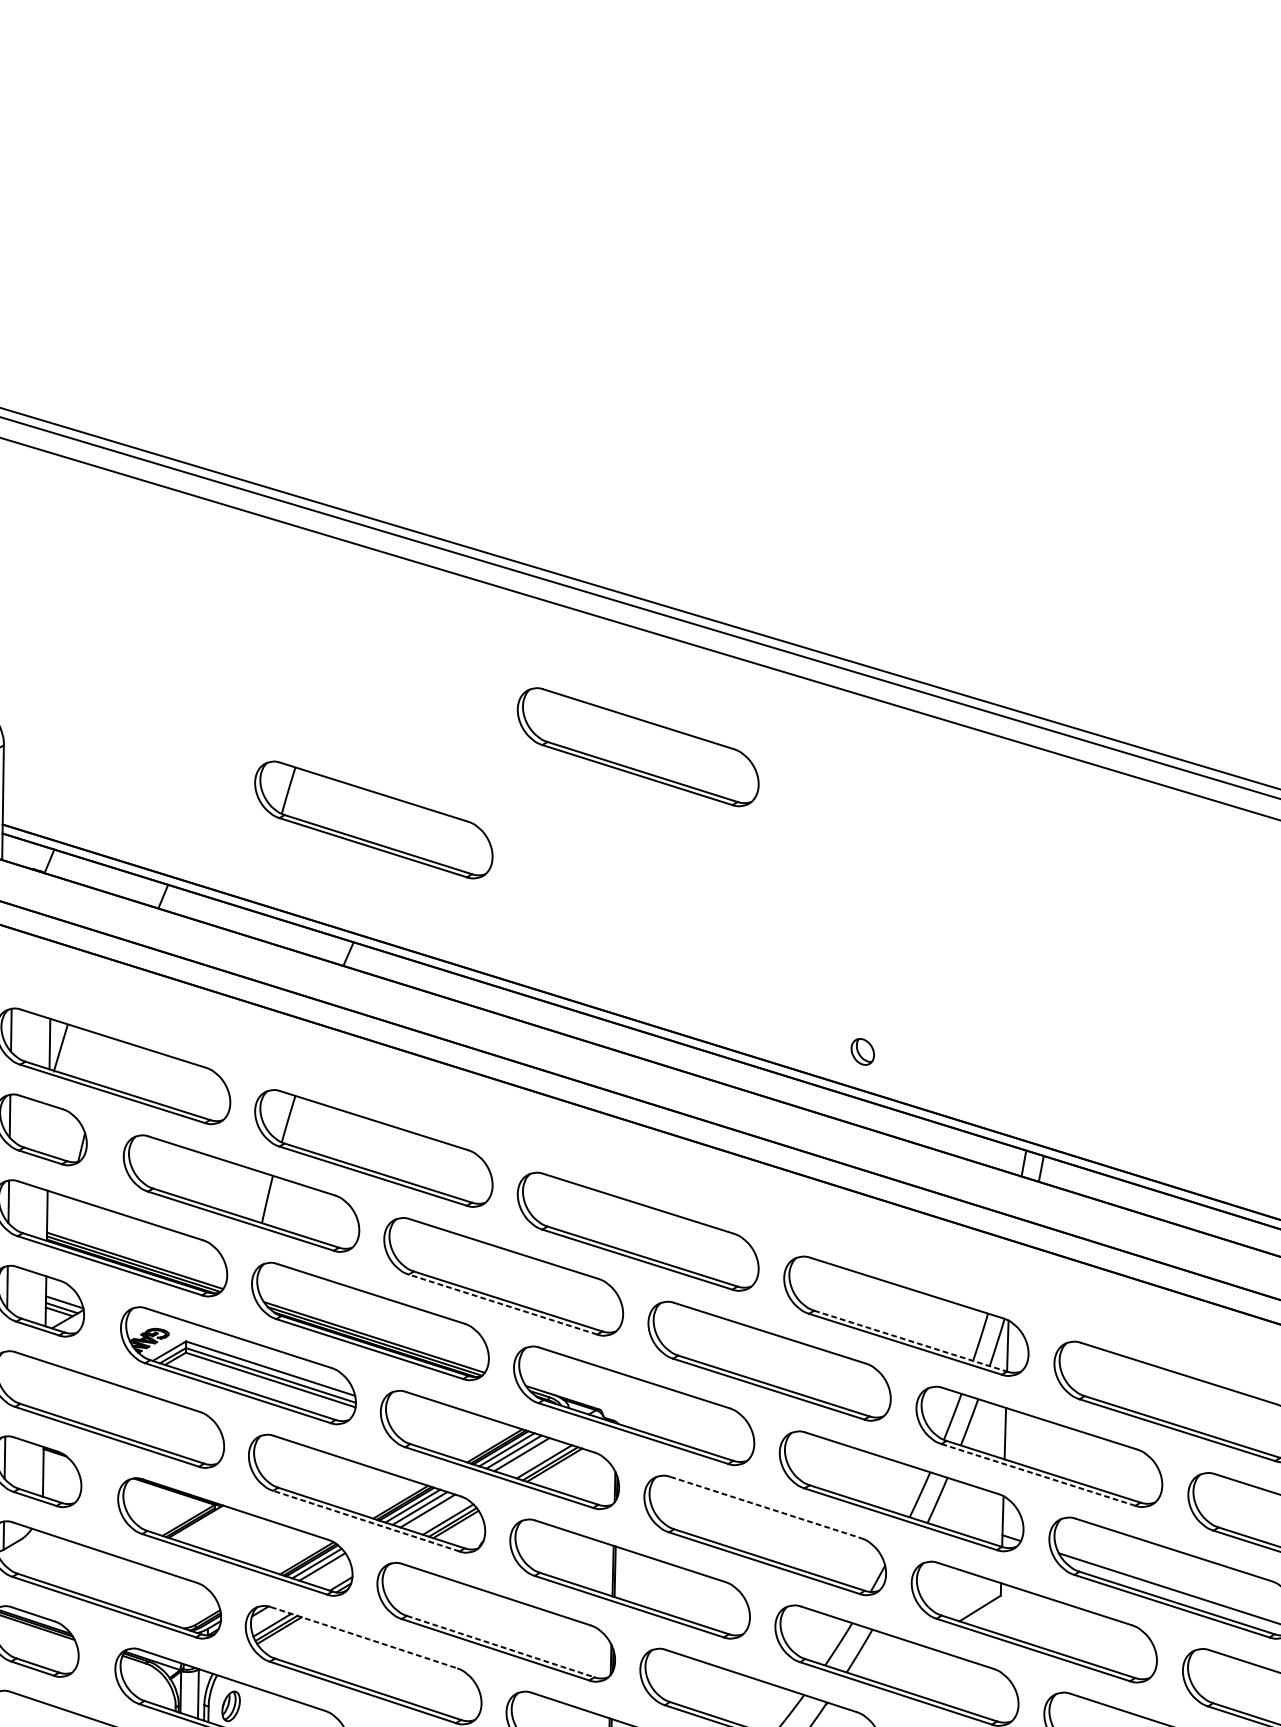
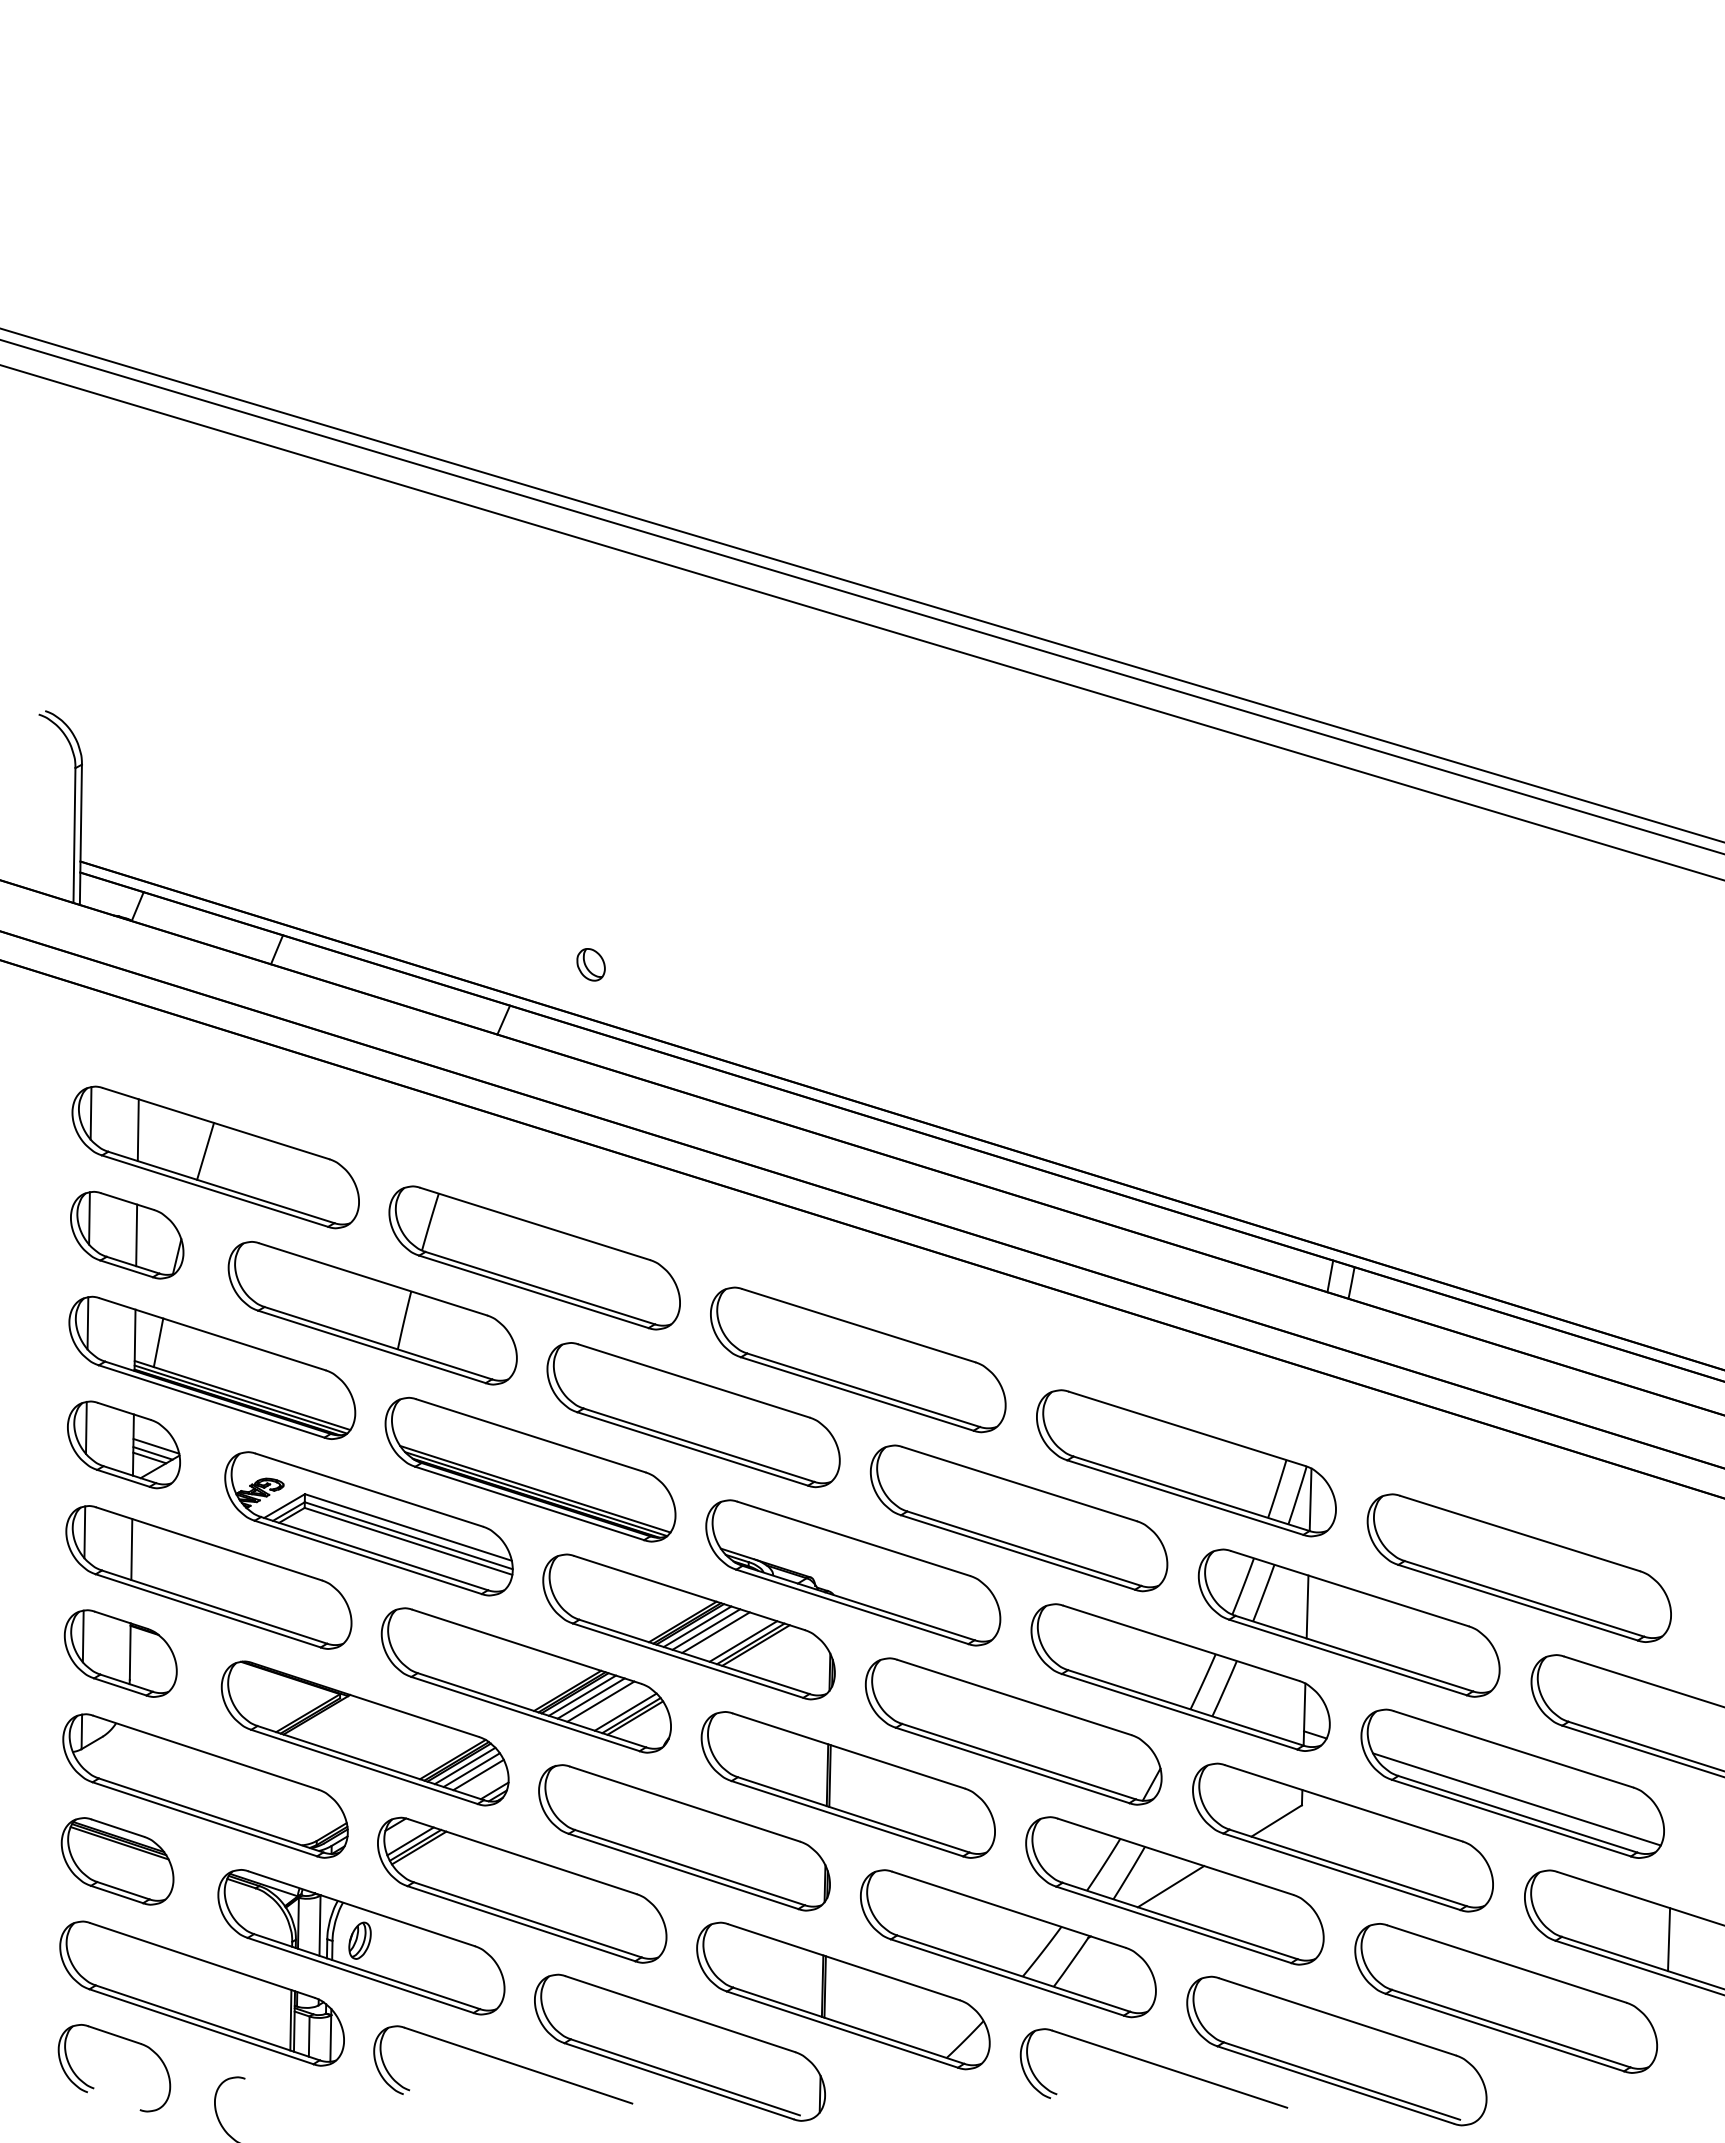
part: (638, 746) -> (858, 766), removed
part: (373, 819) -> (534, 855), removed
line: (60, 1047) -> (205, 1150), moved
part: (862, 1051) -> (590, 964), moved
line: (48, 1130) -> (136, 1235), added
line: (66, 1217) -> (158, 1342), added
line: (502, 1304) -> (692, 1448), dashed -> solid
line: (910, 1340) -> (1191, 1493), dashed -> solid
line: (5, 1372) -> (84, 1532), added
line: (44, 1386) -> (131, 1549), added
line: (1038, 1474) -> (1348, 1657), dashed -> solid
line: (765, 1507) -> (1014, 1697), dashed -> solid
line: (366, 1520) -> (525, 1713), dashed -> solid
line: (327, 1570) -> (478, 1774), added
line: (363, 1637) -> (522, 1856), dashed -> solid
line: (500, 1646) -> (689, 1867), dashed -> solid
line: (893, 1662) -> (1170, 1886), added

